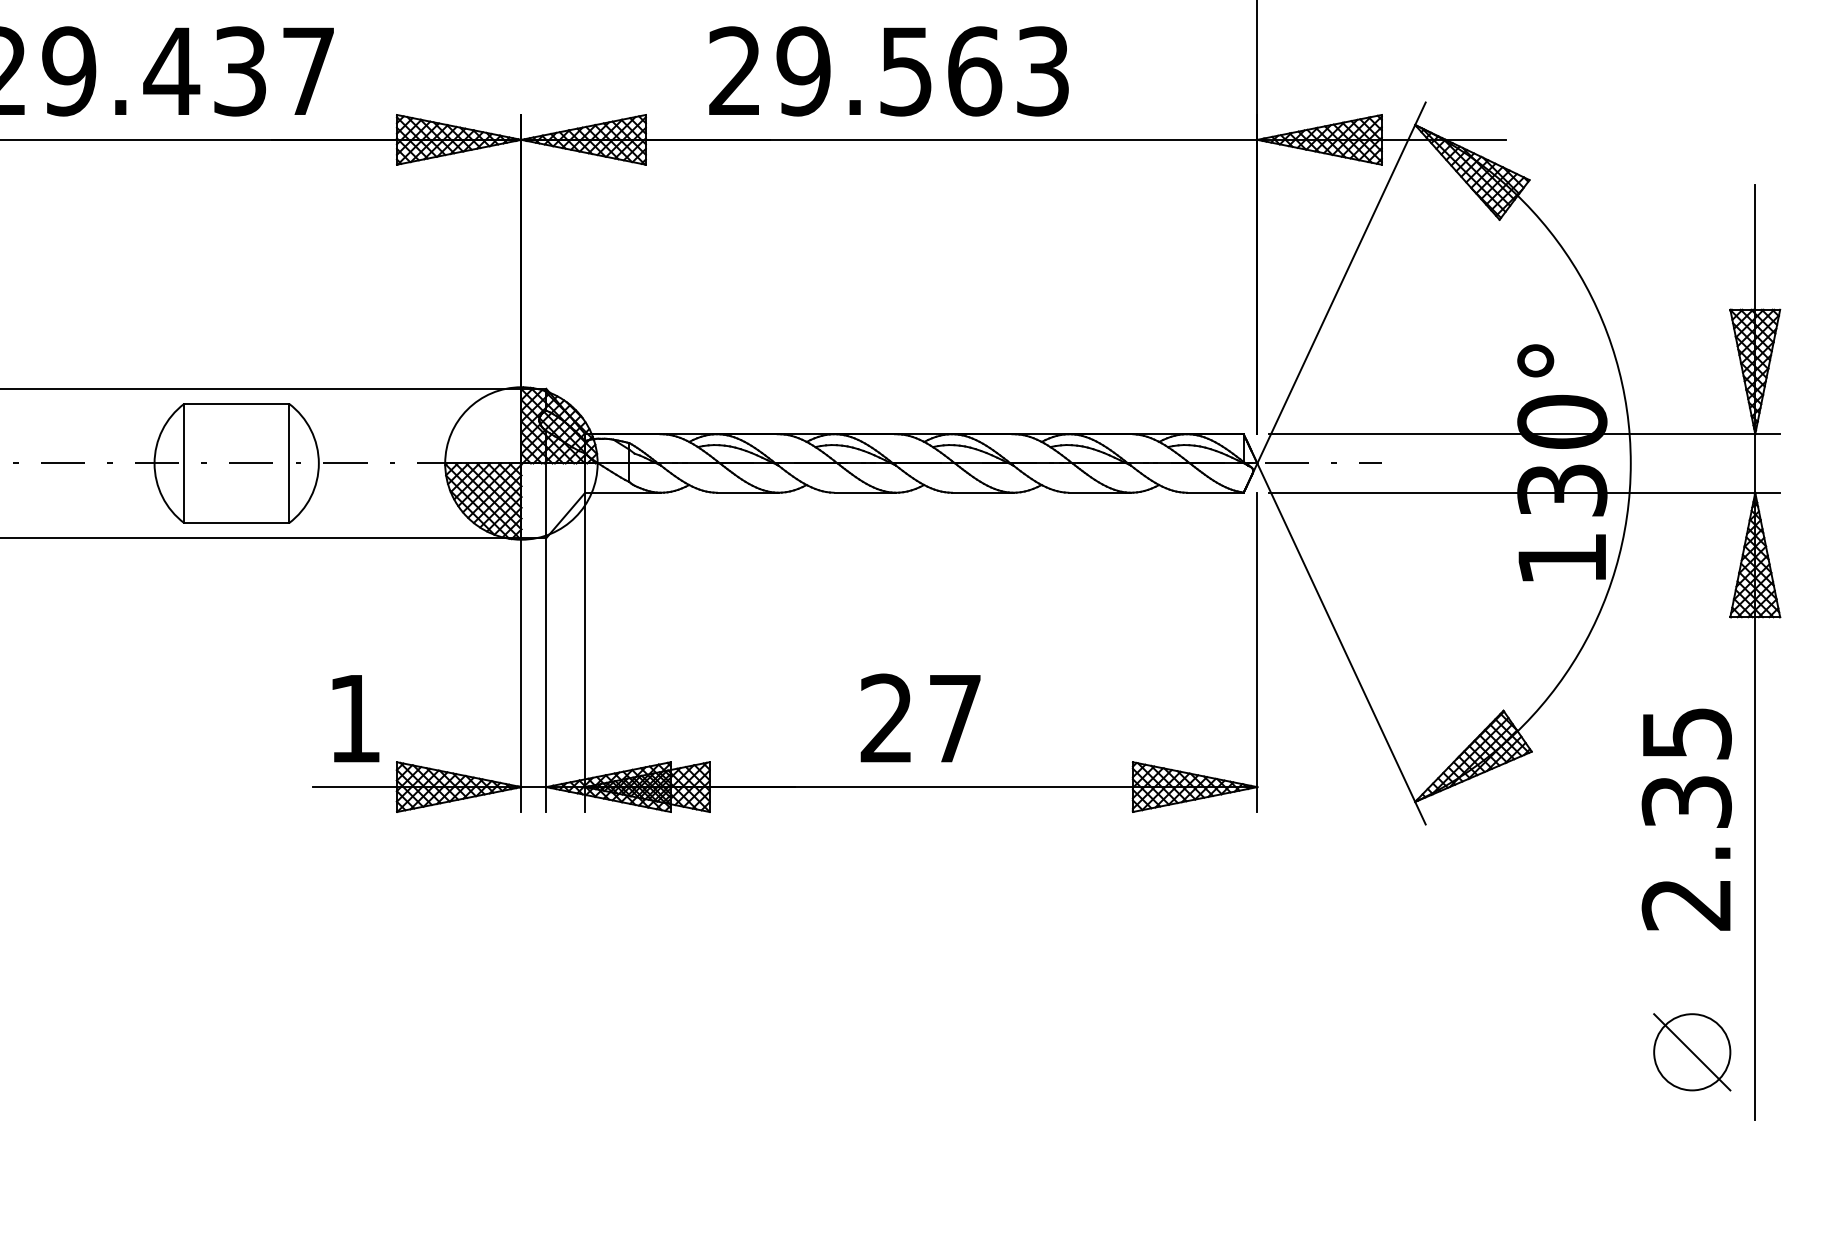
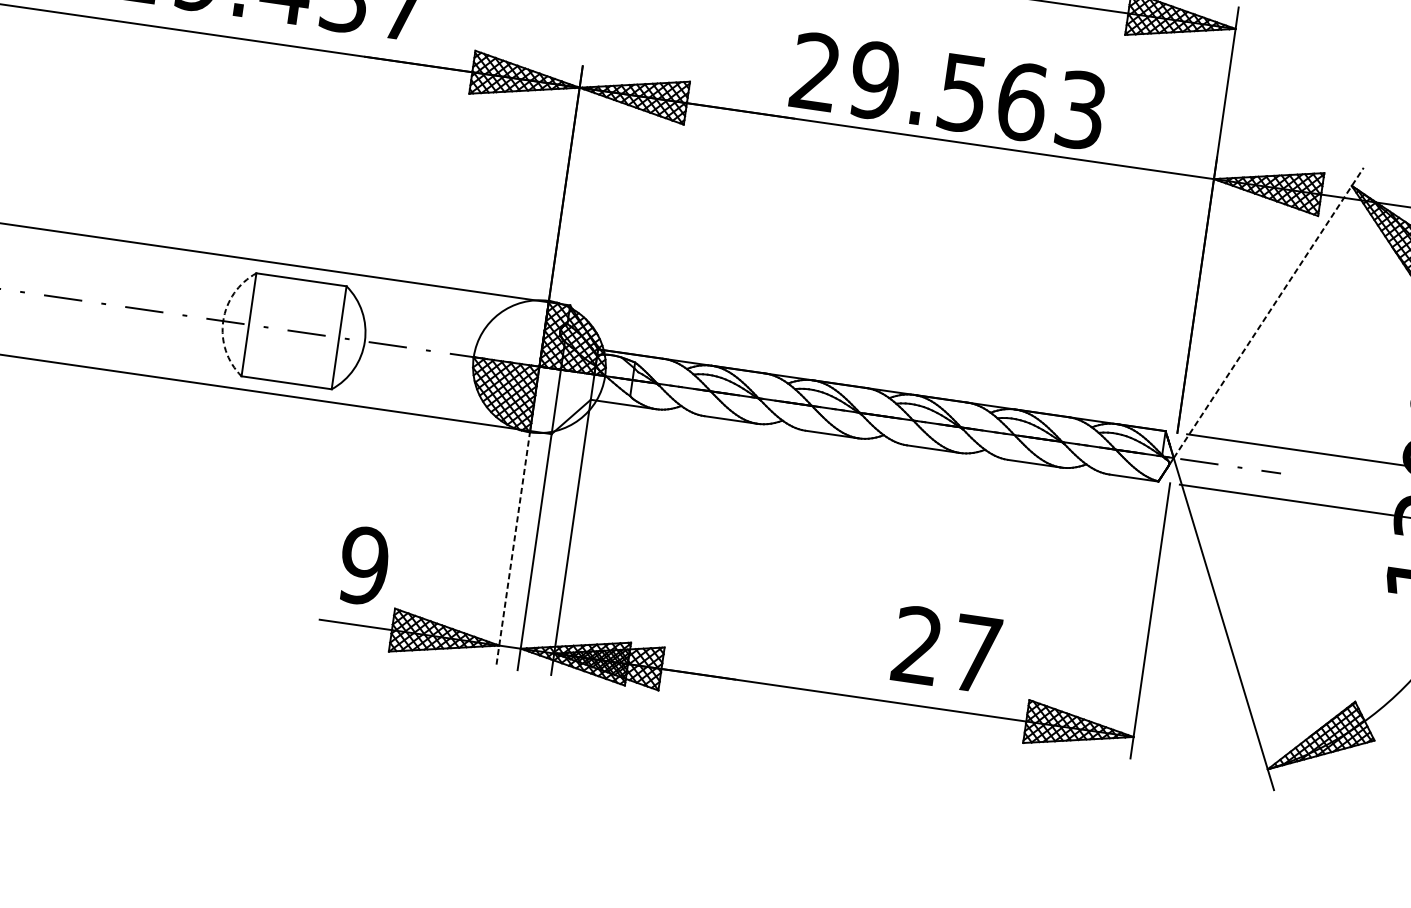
text: (888, 71) -> (947, 91), moved
line: (1341, 282) -> (1268, 312), solid -> dashed
arc: (154, 463) -> (223, 321), solid -> dashed
line: (521, 675) -> (513, 549), solid -> dashed
text: (920, 717) -> (946, 648), moved
text: (354, 718) -> (363, 565), 1 -> 9

